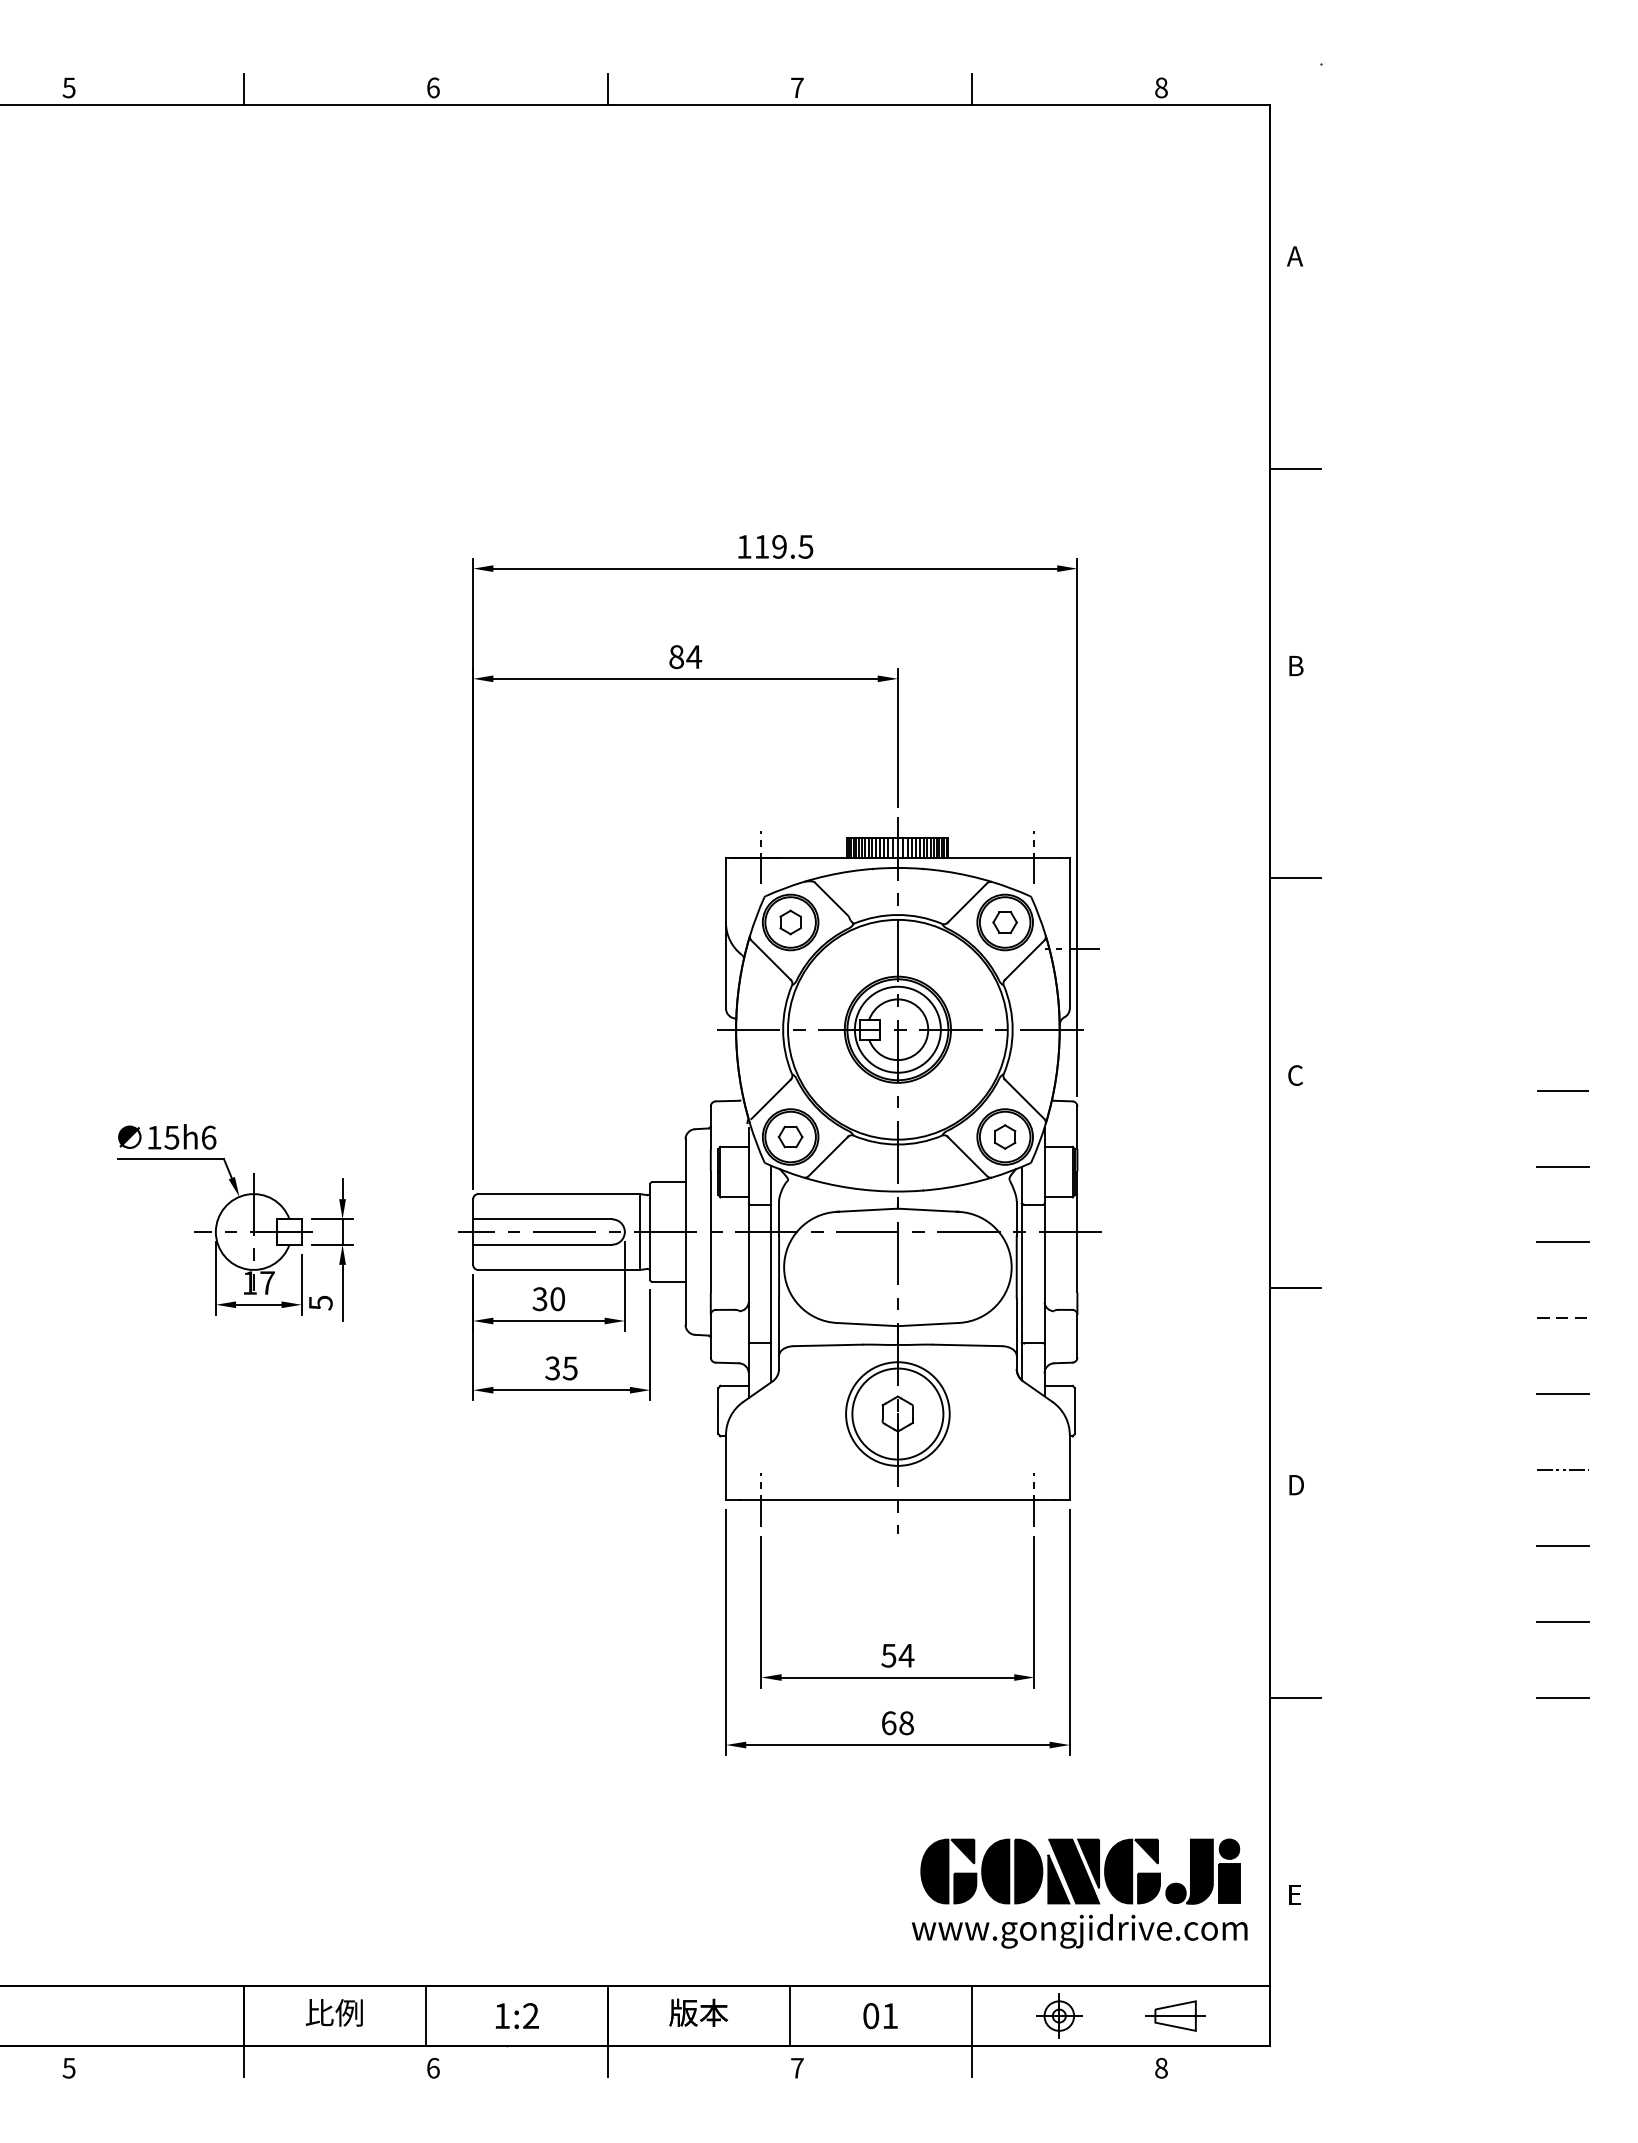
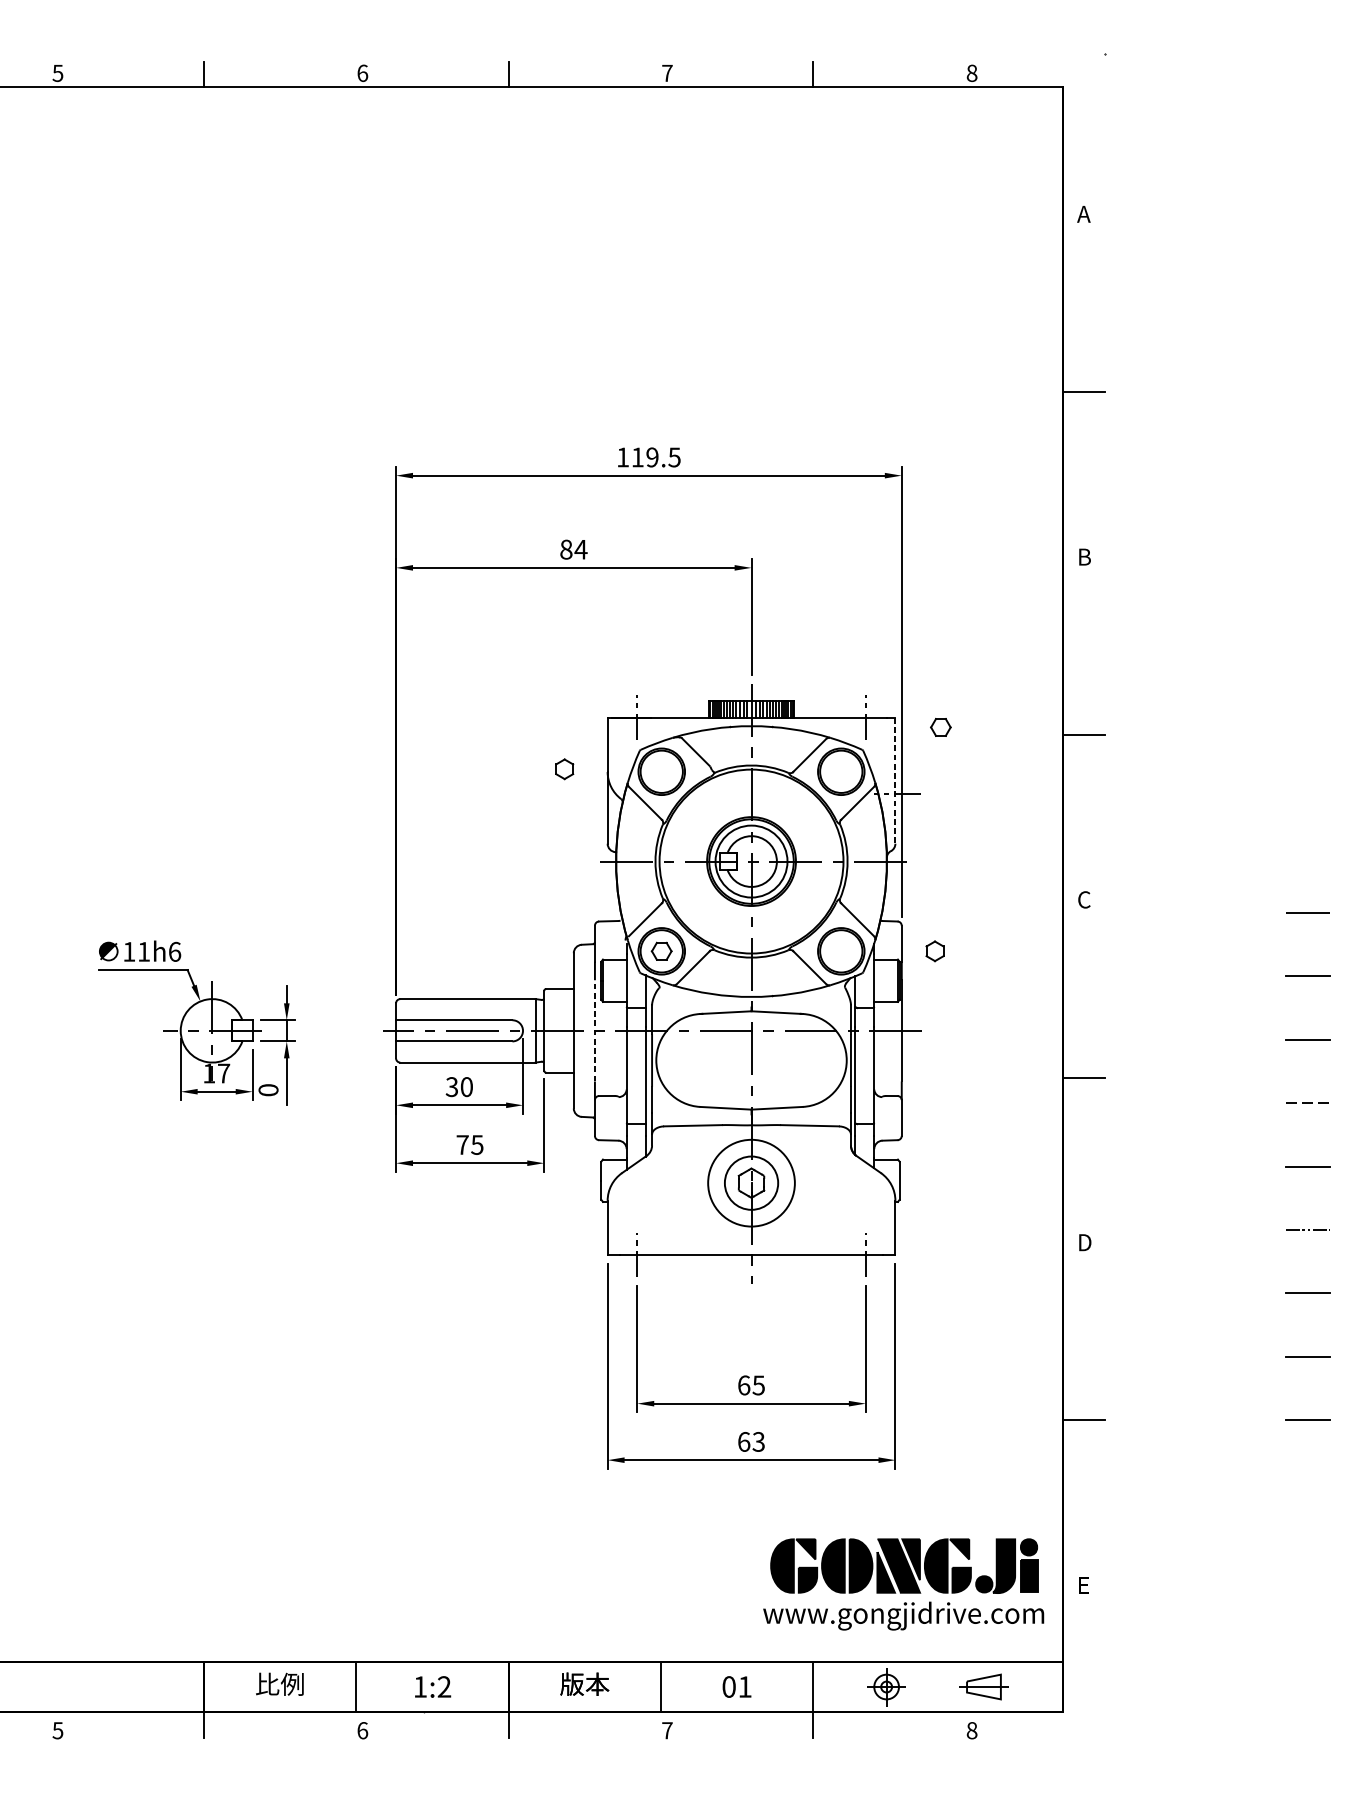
part: (790, 922) -> (564, 769), moved
part: (1004, 922) -> (940, 727), moved
line: (1069, 933) -> (895, 781), solid -> dashed
part: (1005, 1136) -> (935, 950), moved
text: (171, 1137) -> (143, 951), 15h6 -> 11h6
line: (710, 1231) -> (594, 1030), solid -> dashed
text: (320, 1302) -> (268, 1089), 5 -> 0
text: (552, 1368) -> (462, 1145), 35 -> 75
circle: (897, 1413) -> (751, 1182), size x0.7
text: (897, 1655) -> (751, 1385), 54 -> 65
text: (906, 1723) -> (758, 1442), 68 -> 63

